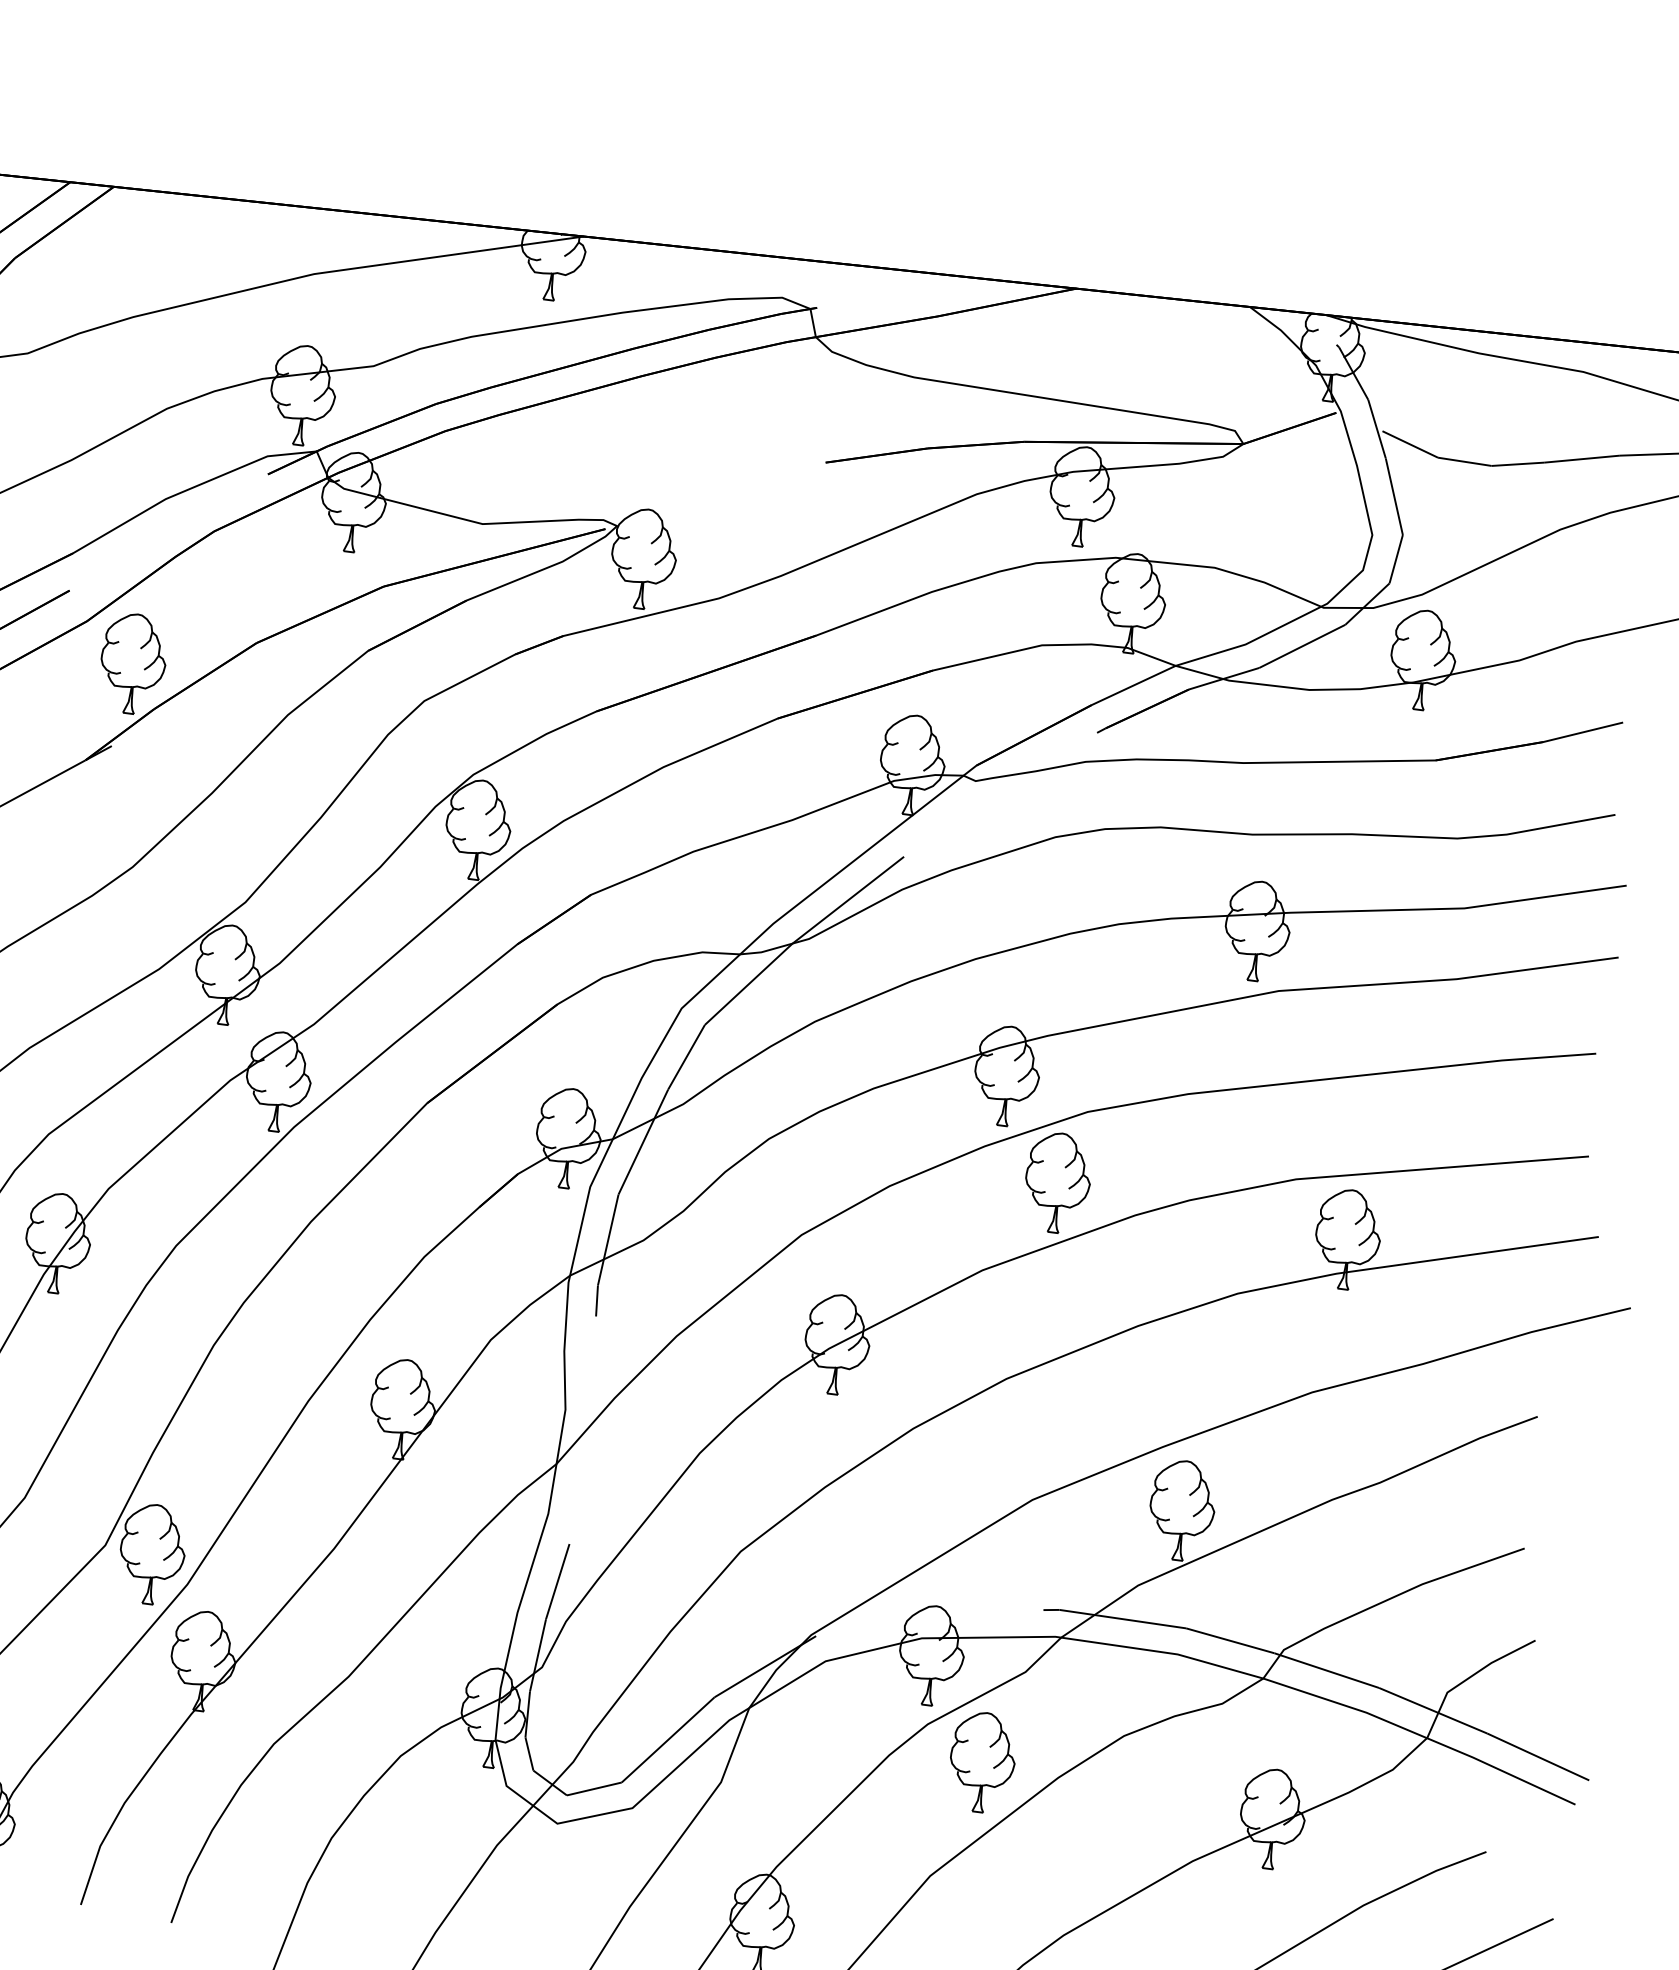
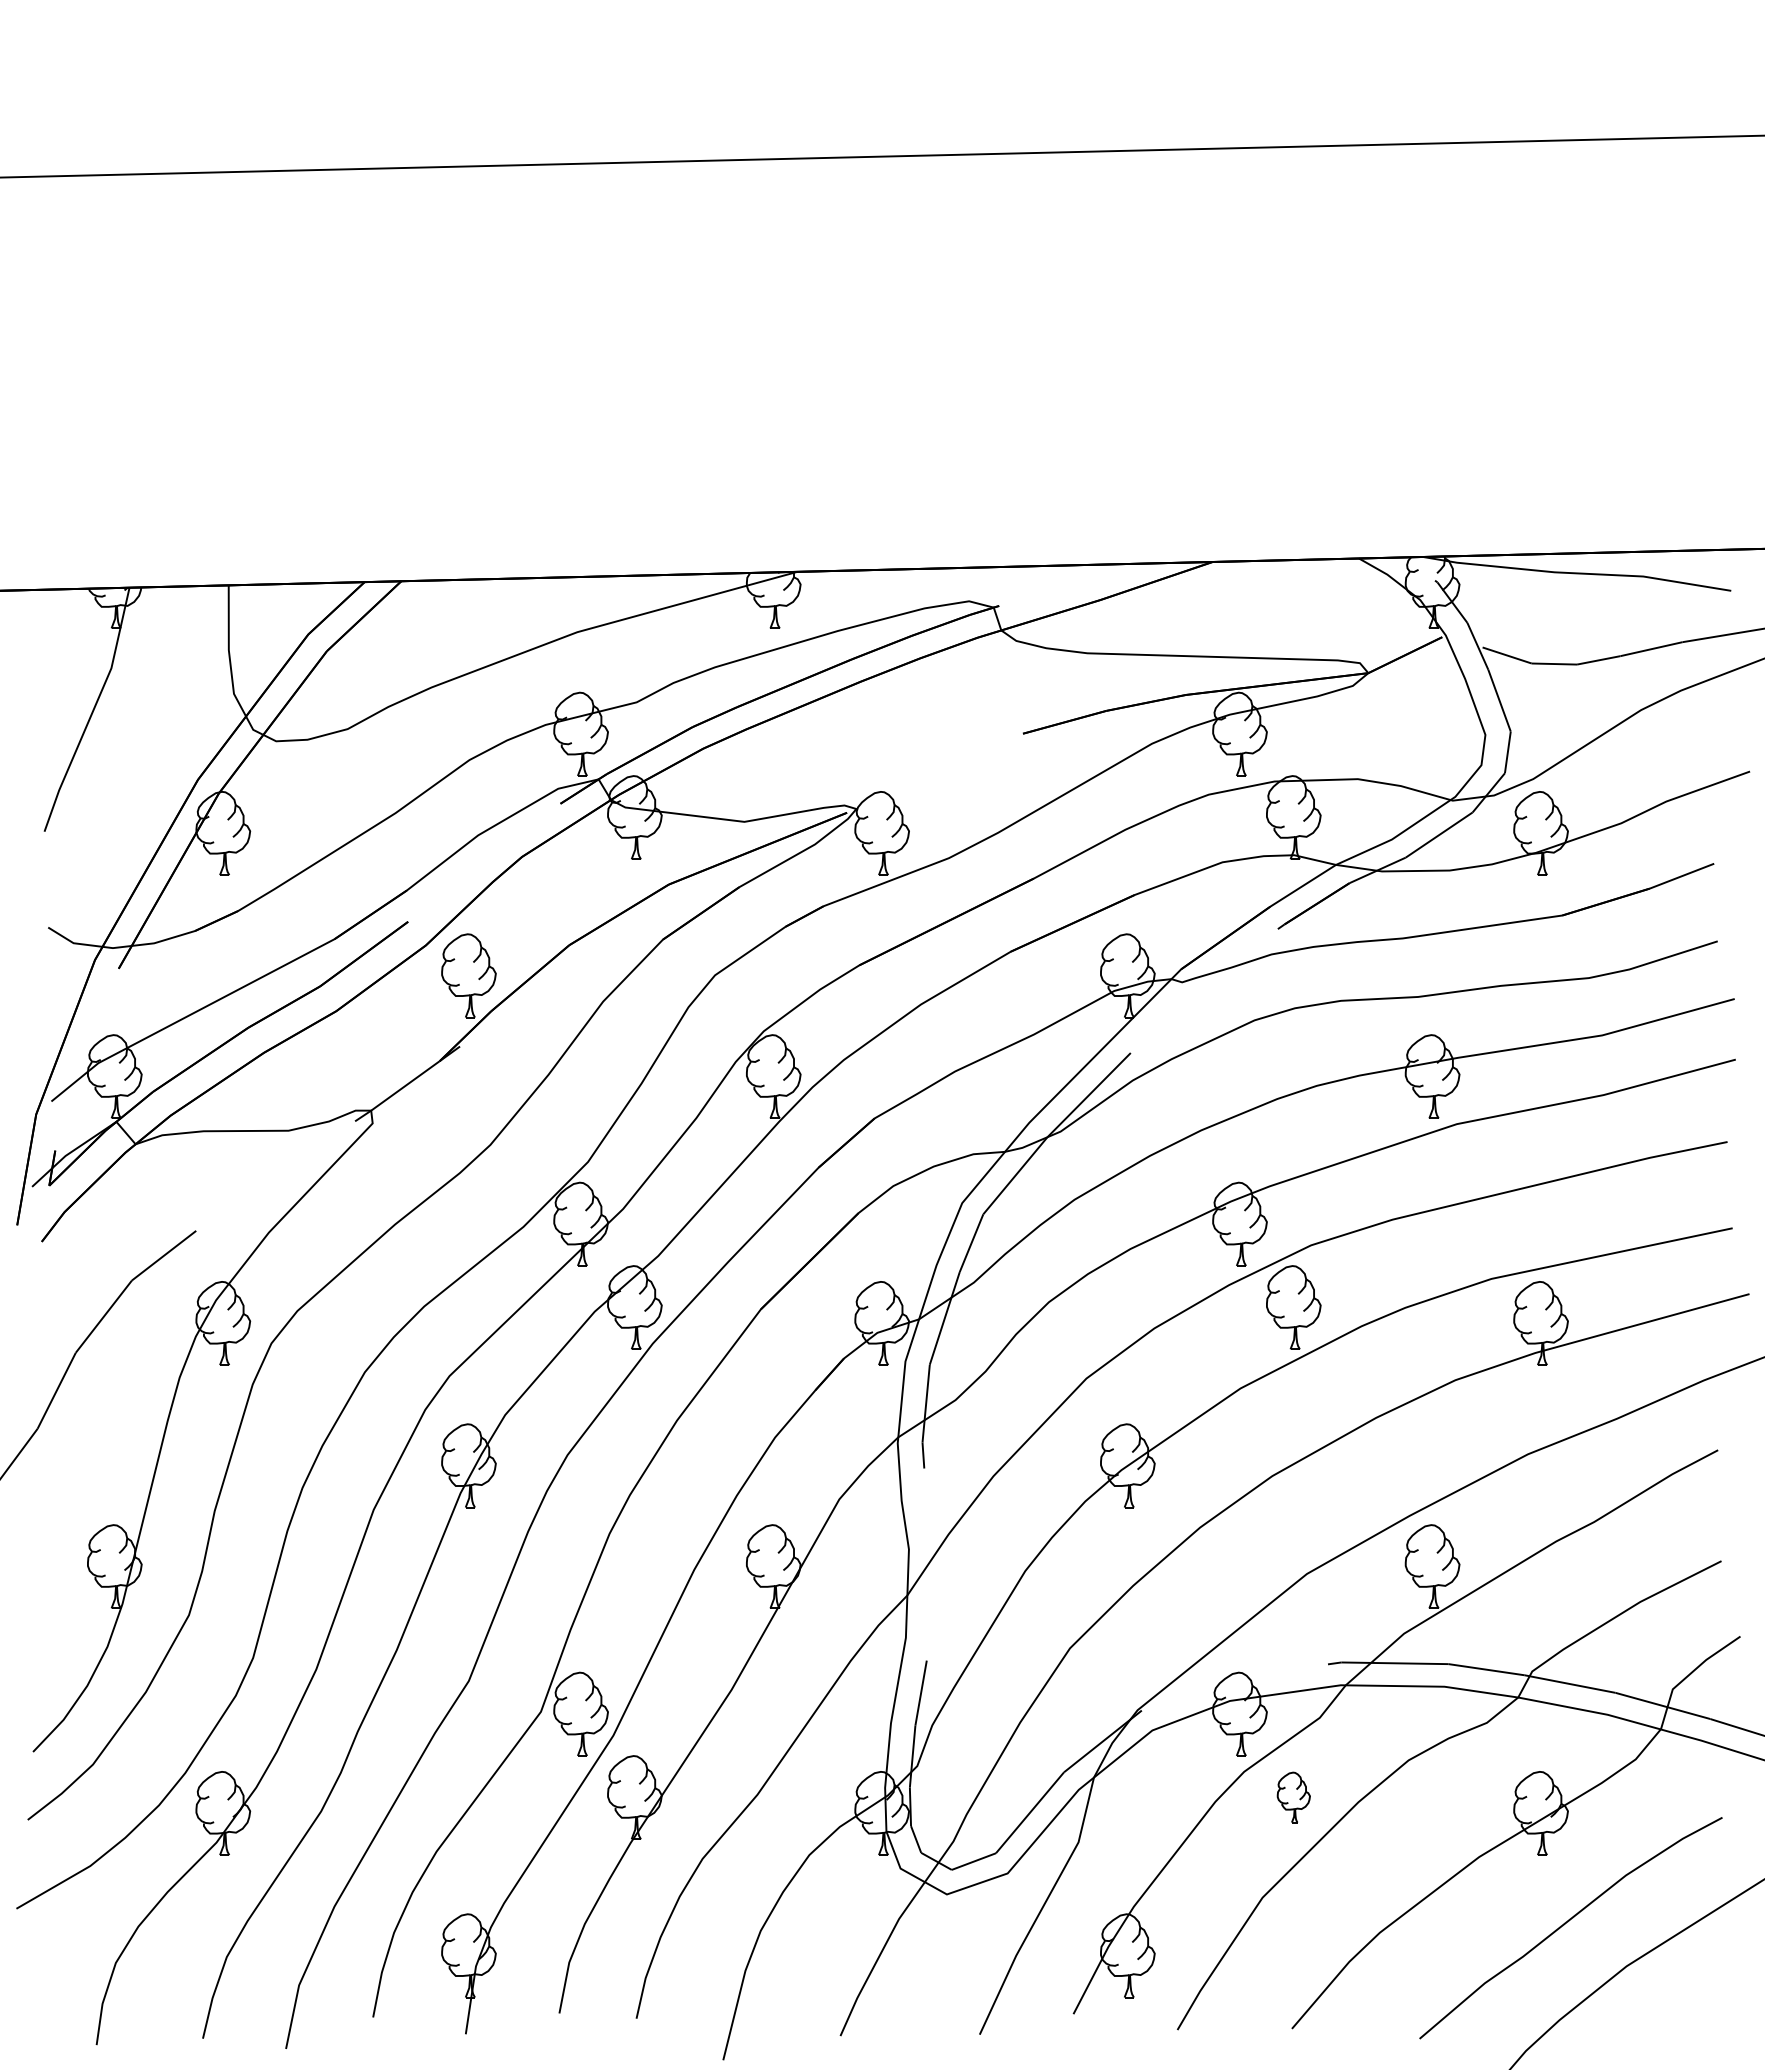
part: (982, 1762) -> (1293, 1797), size x0.6

